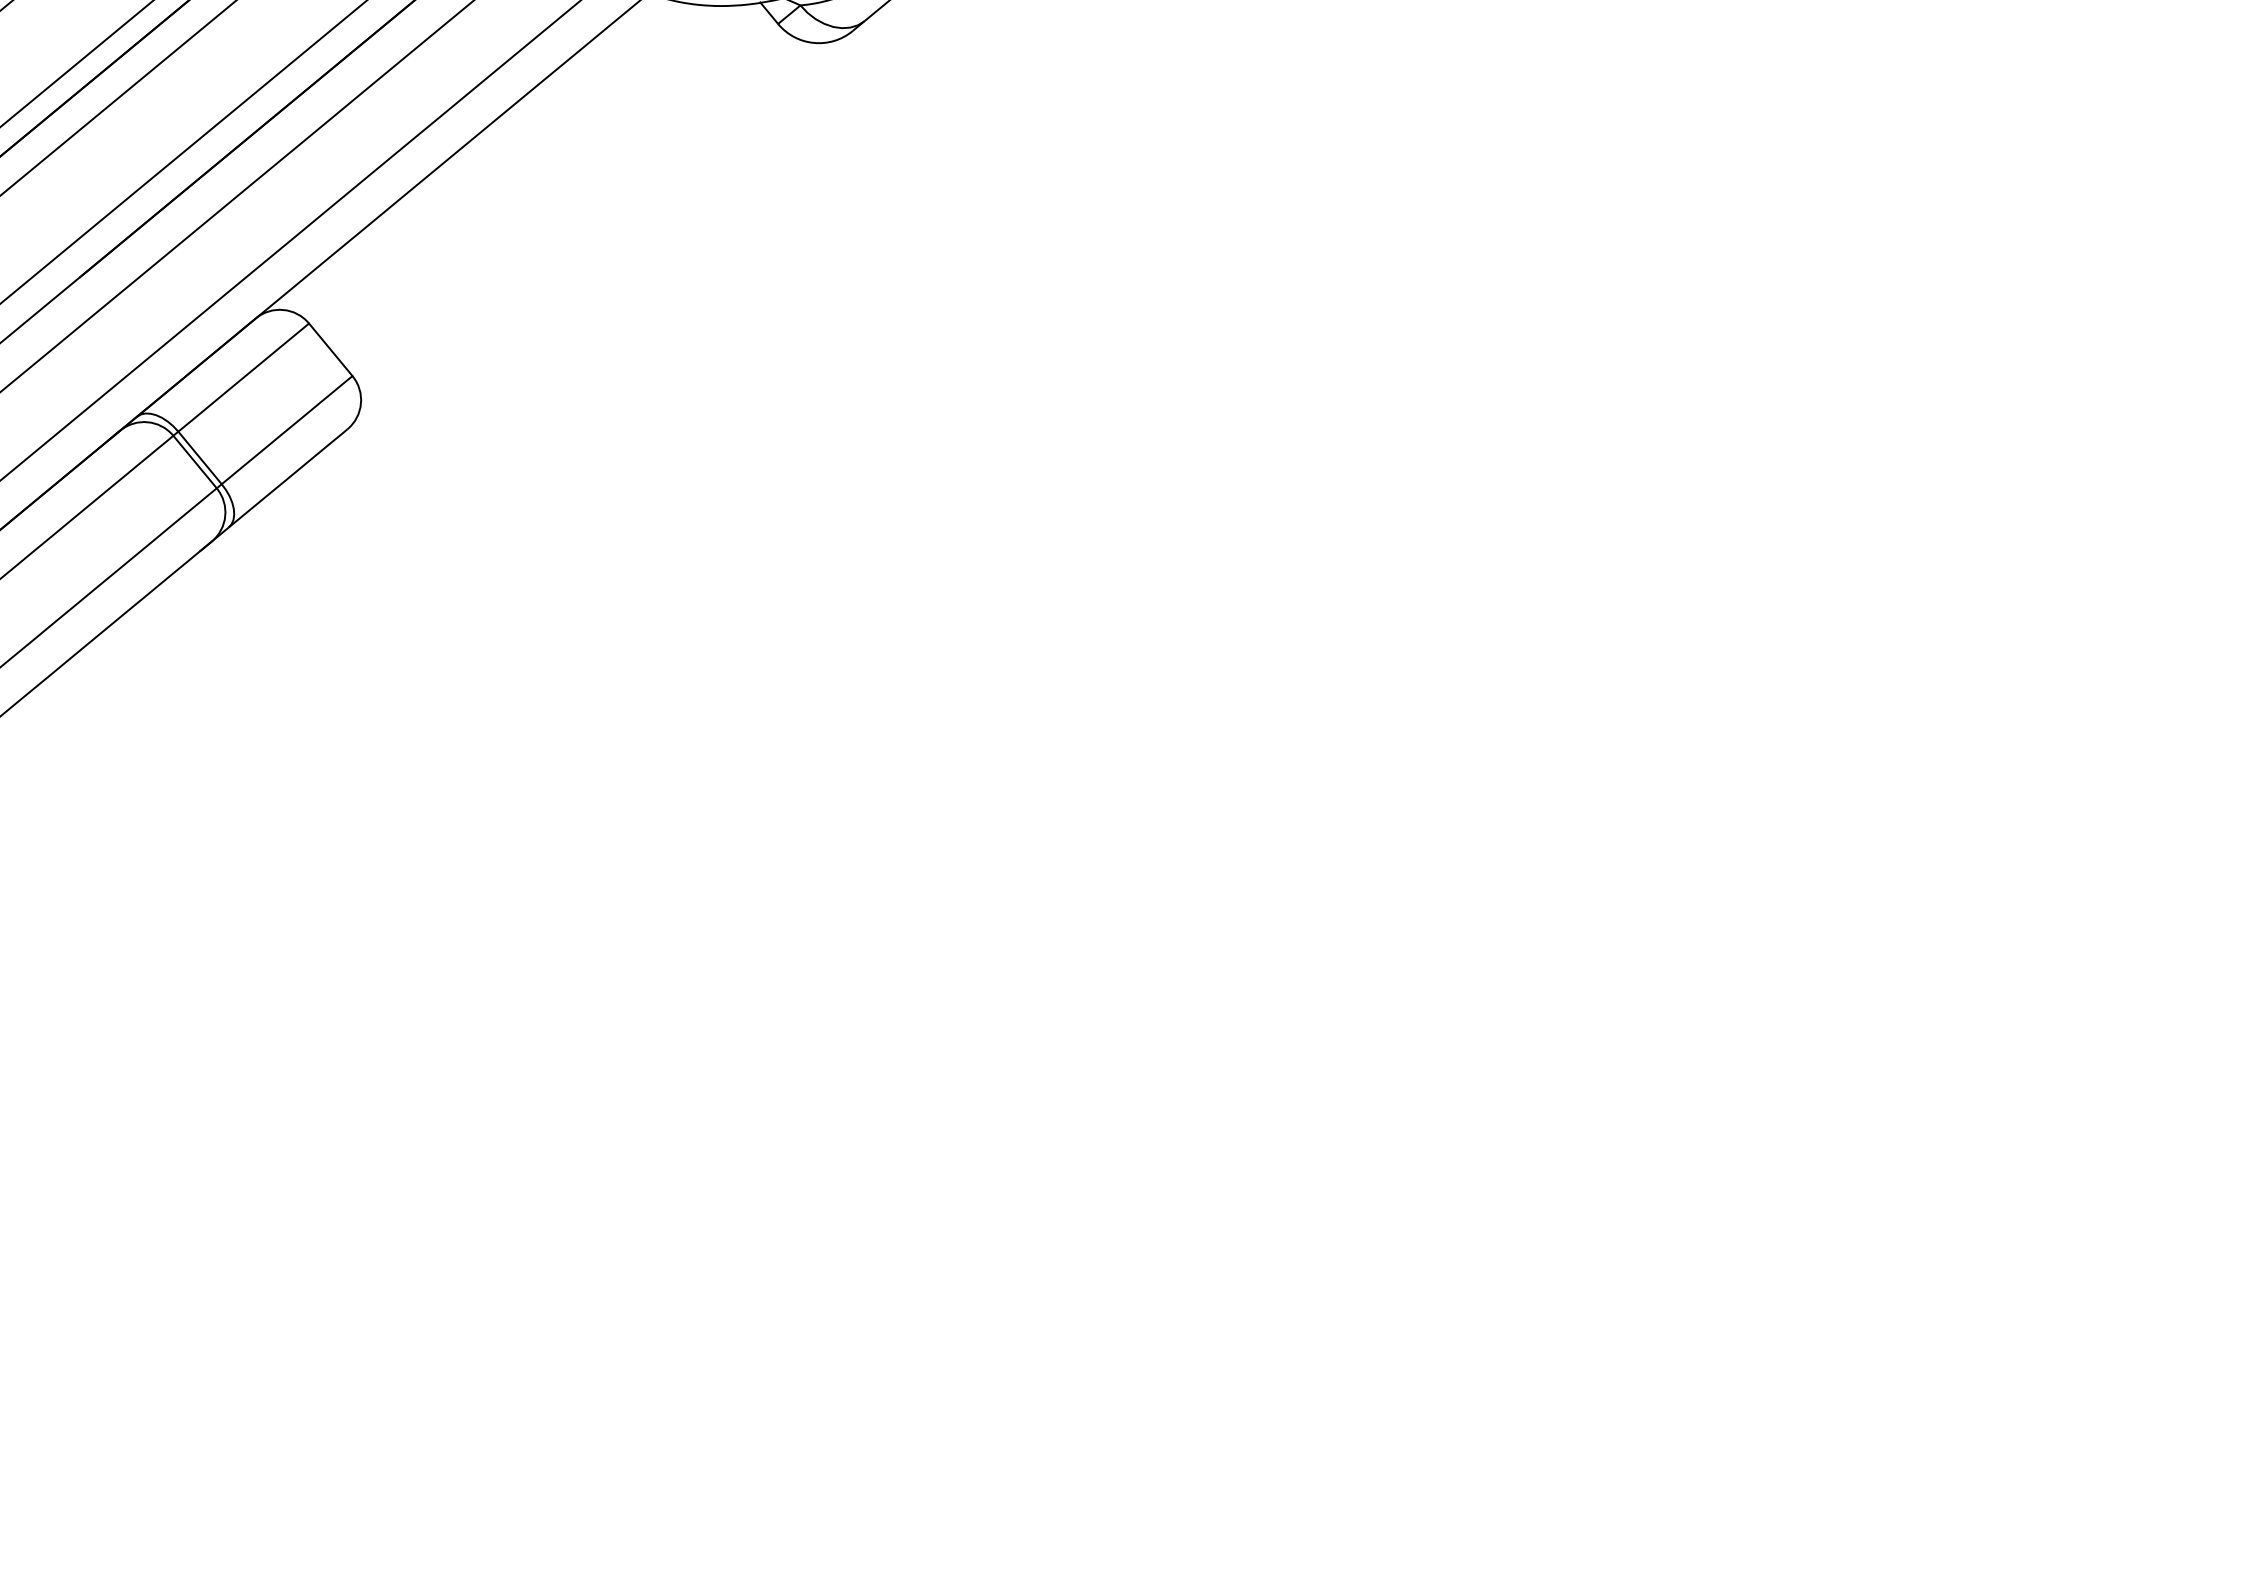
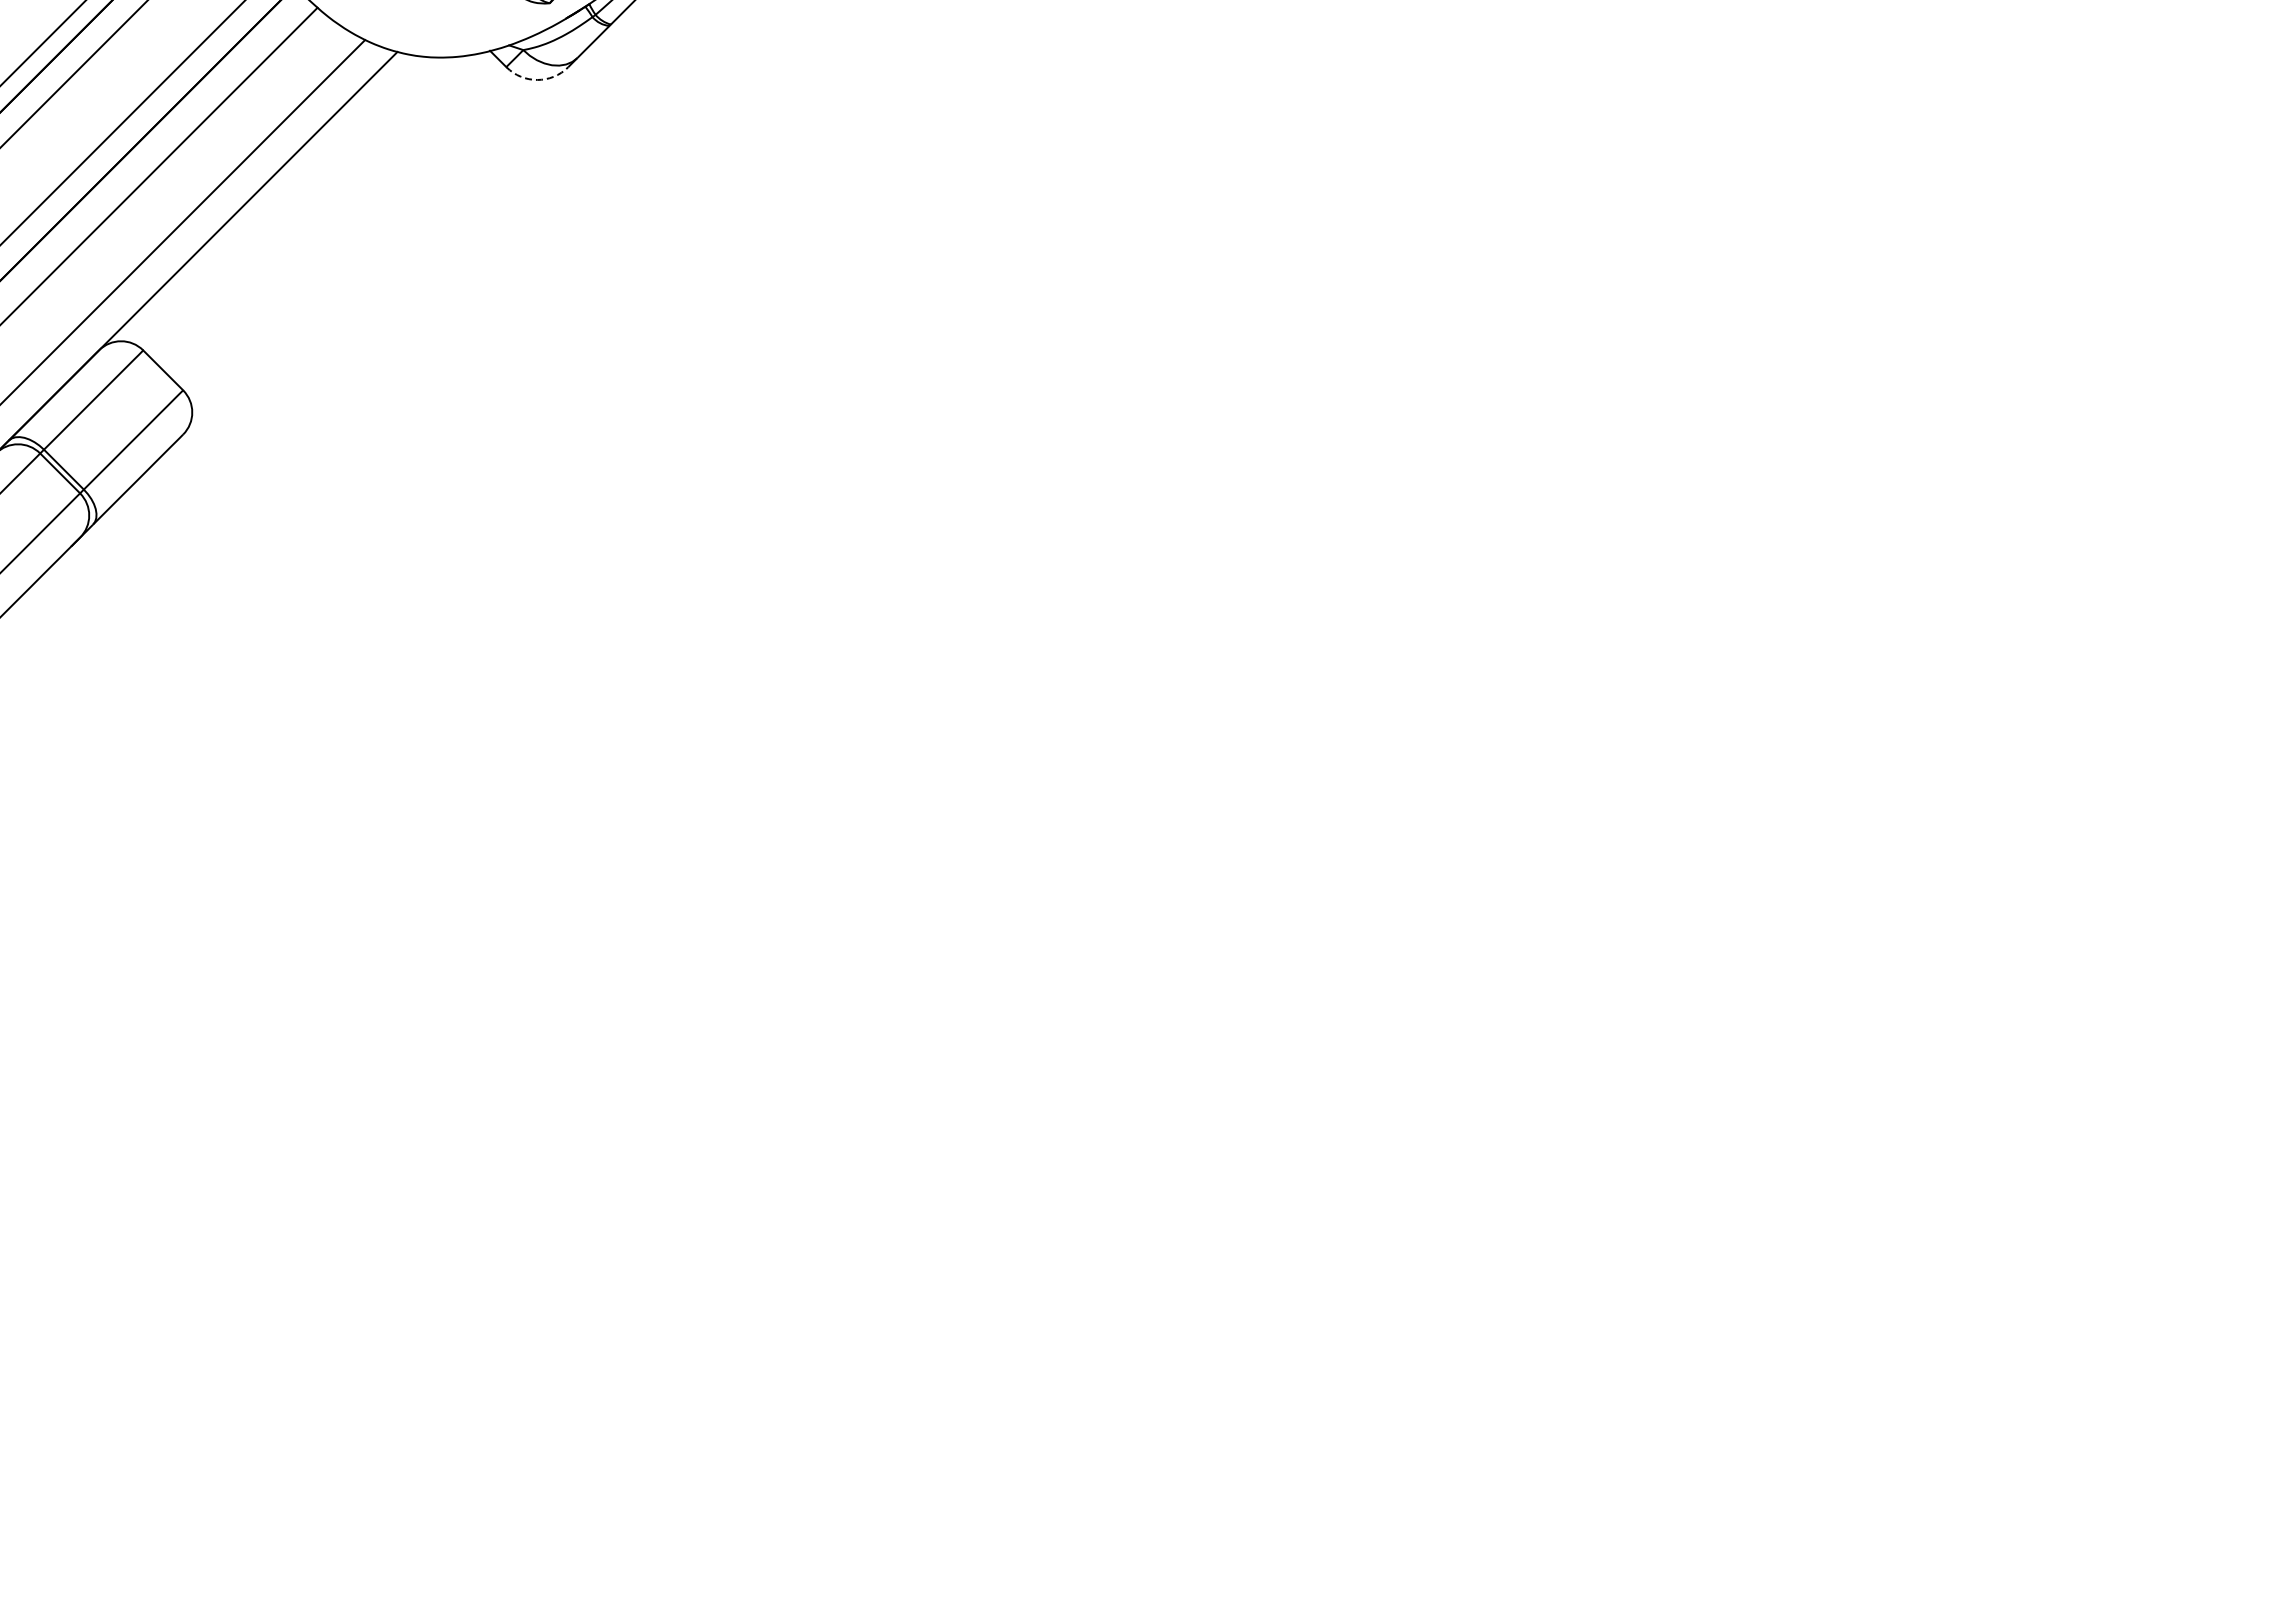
arc: (814, 42) -> (537, 79), solid -> dashed

